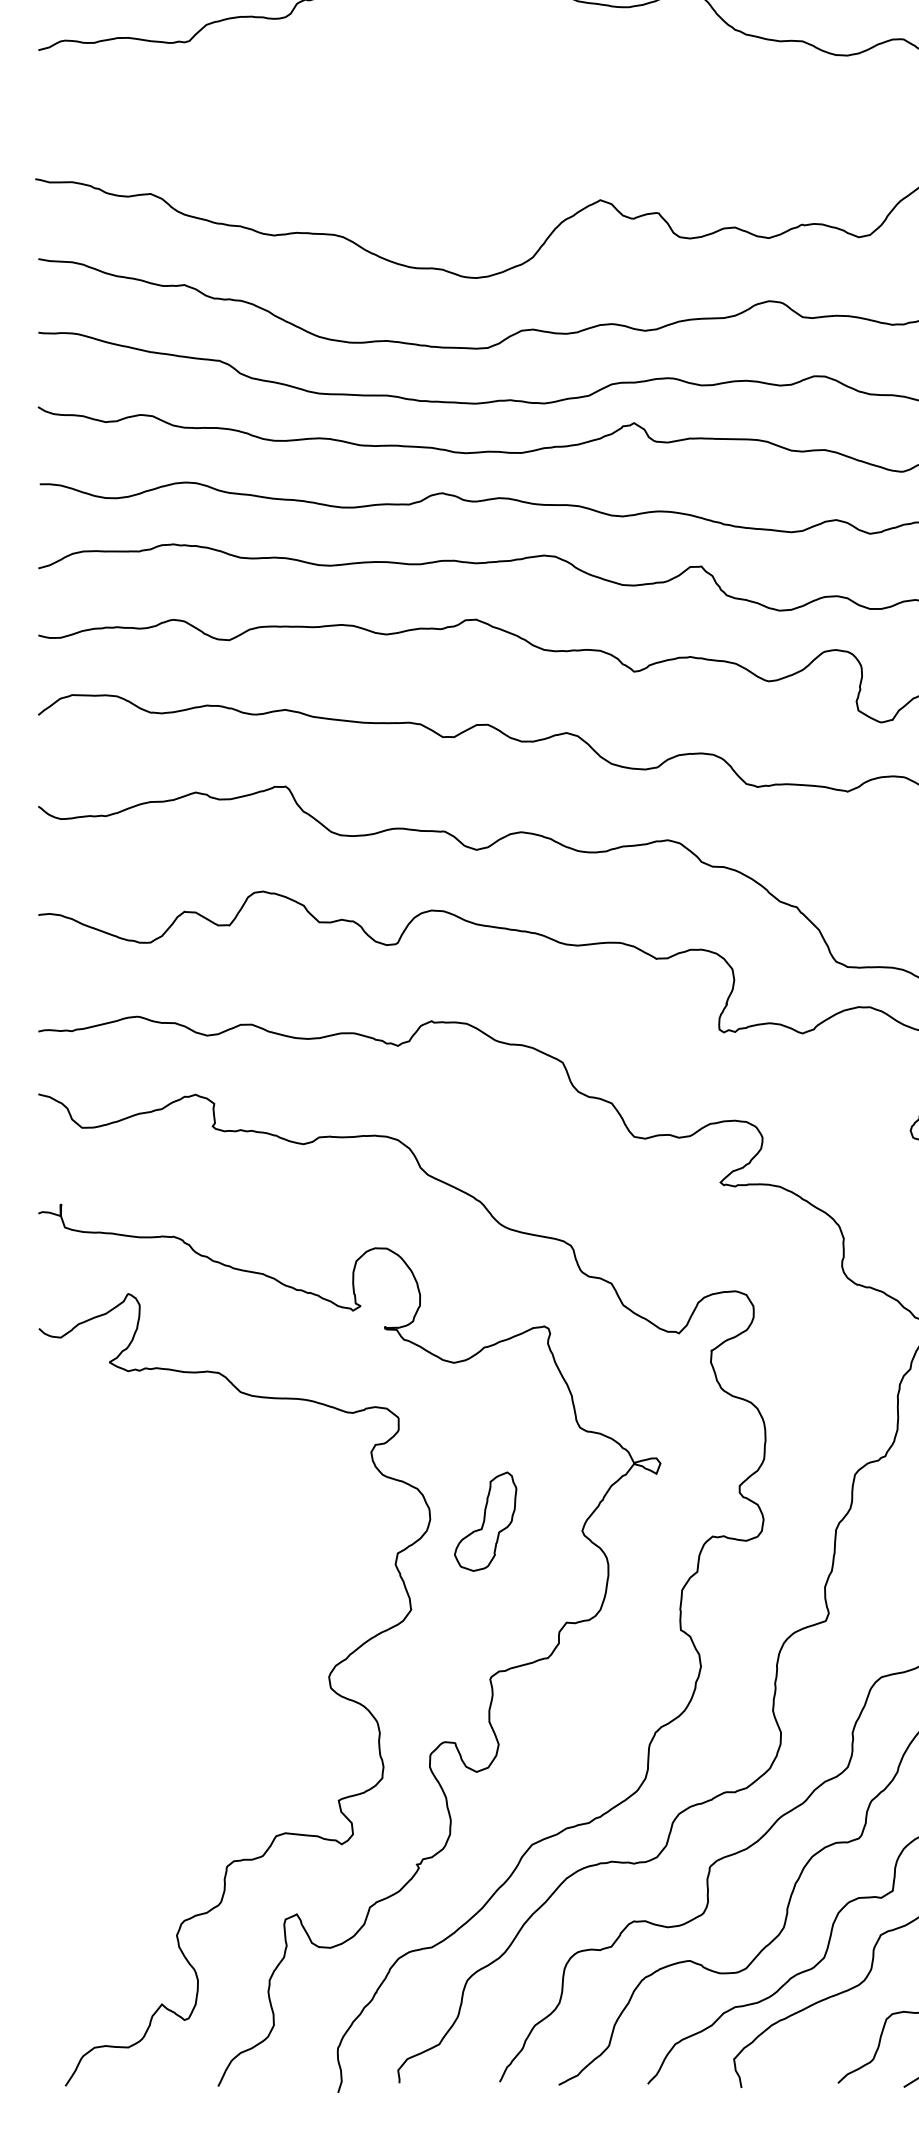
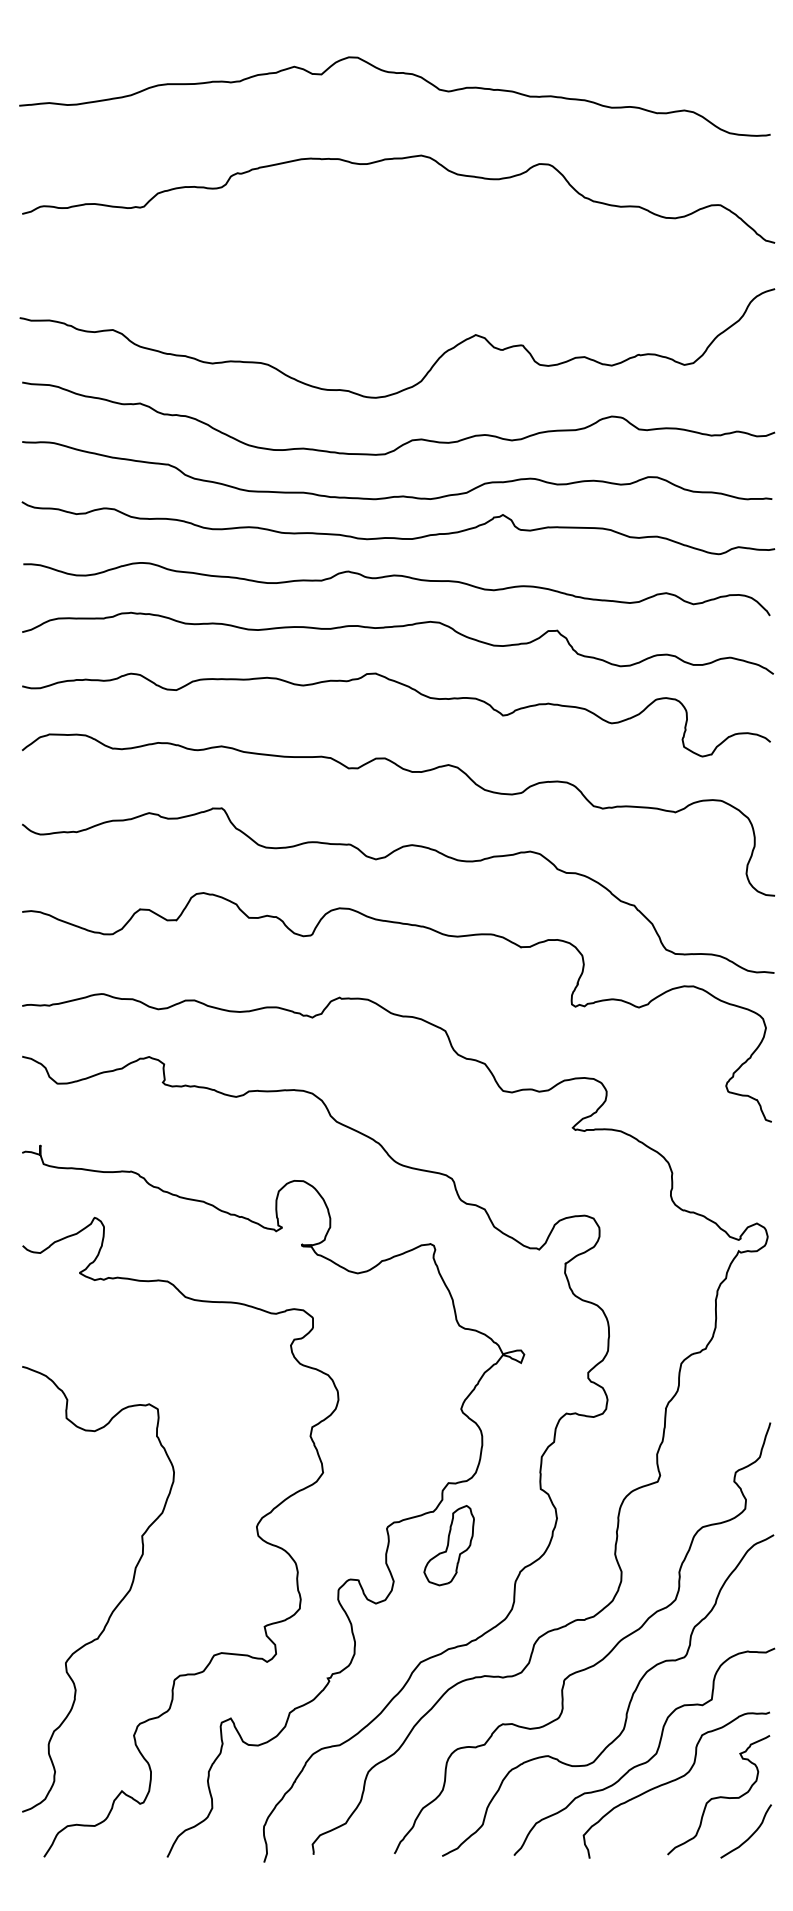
part: (484, 1521) -> (448, 1545), moved
curve: (157, 1770) -> (118, 1602), added

